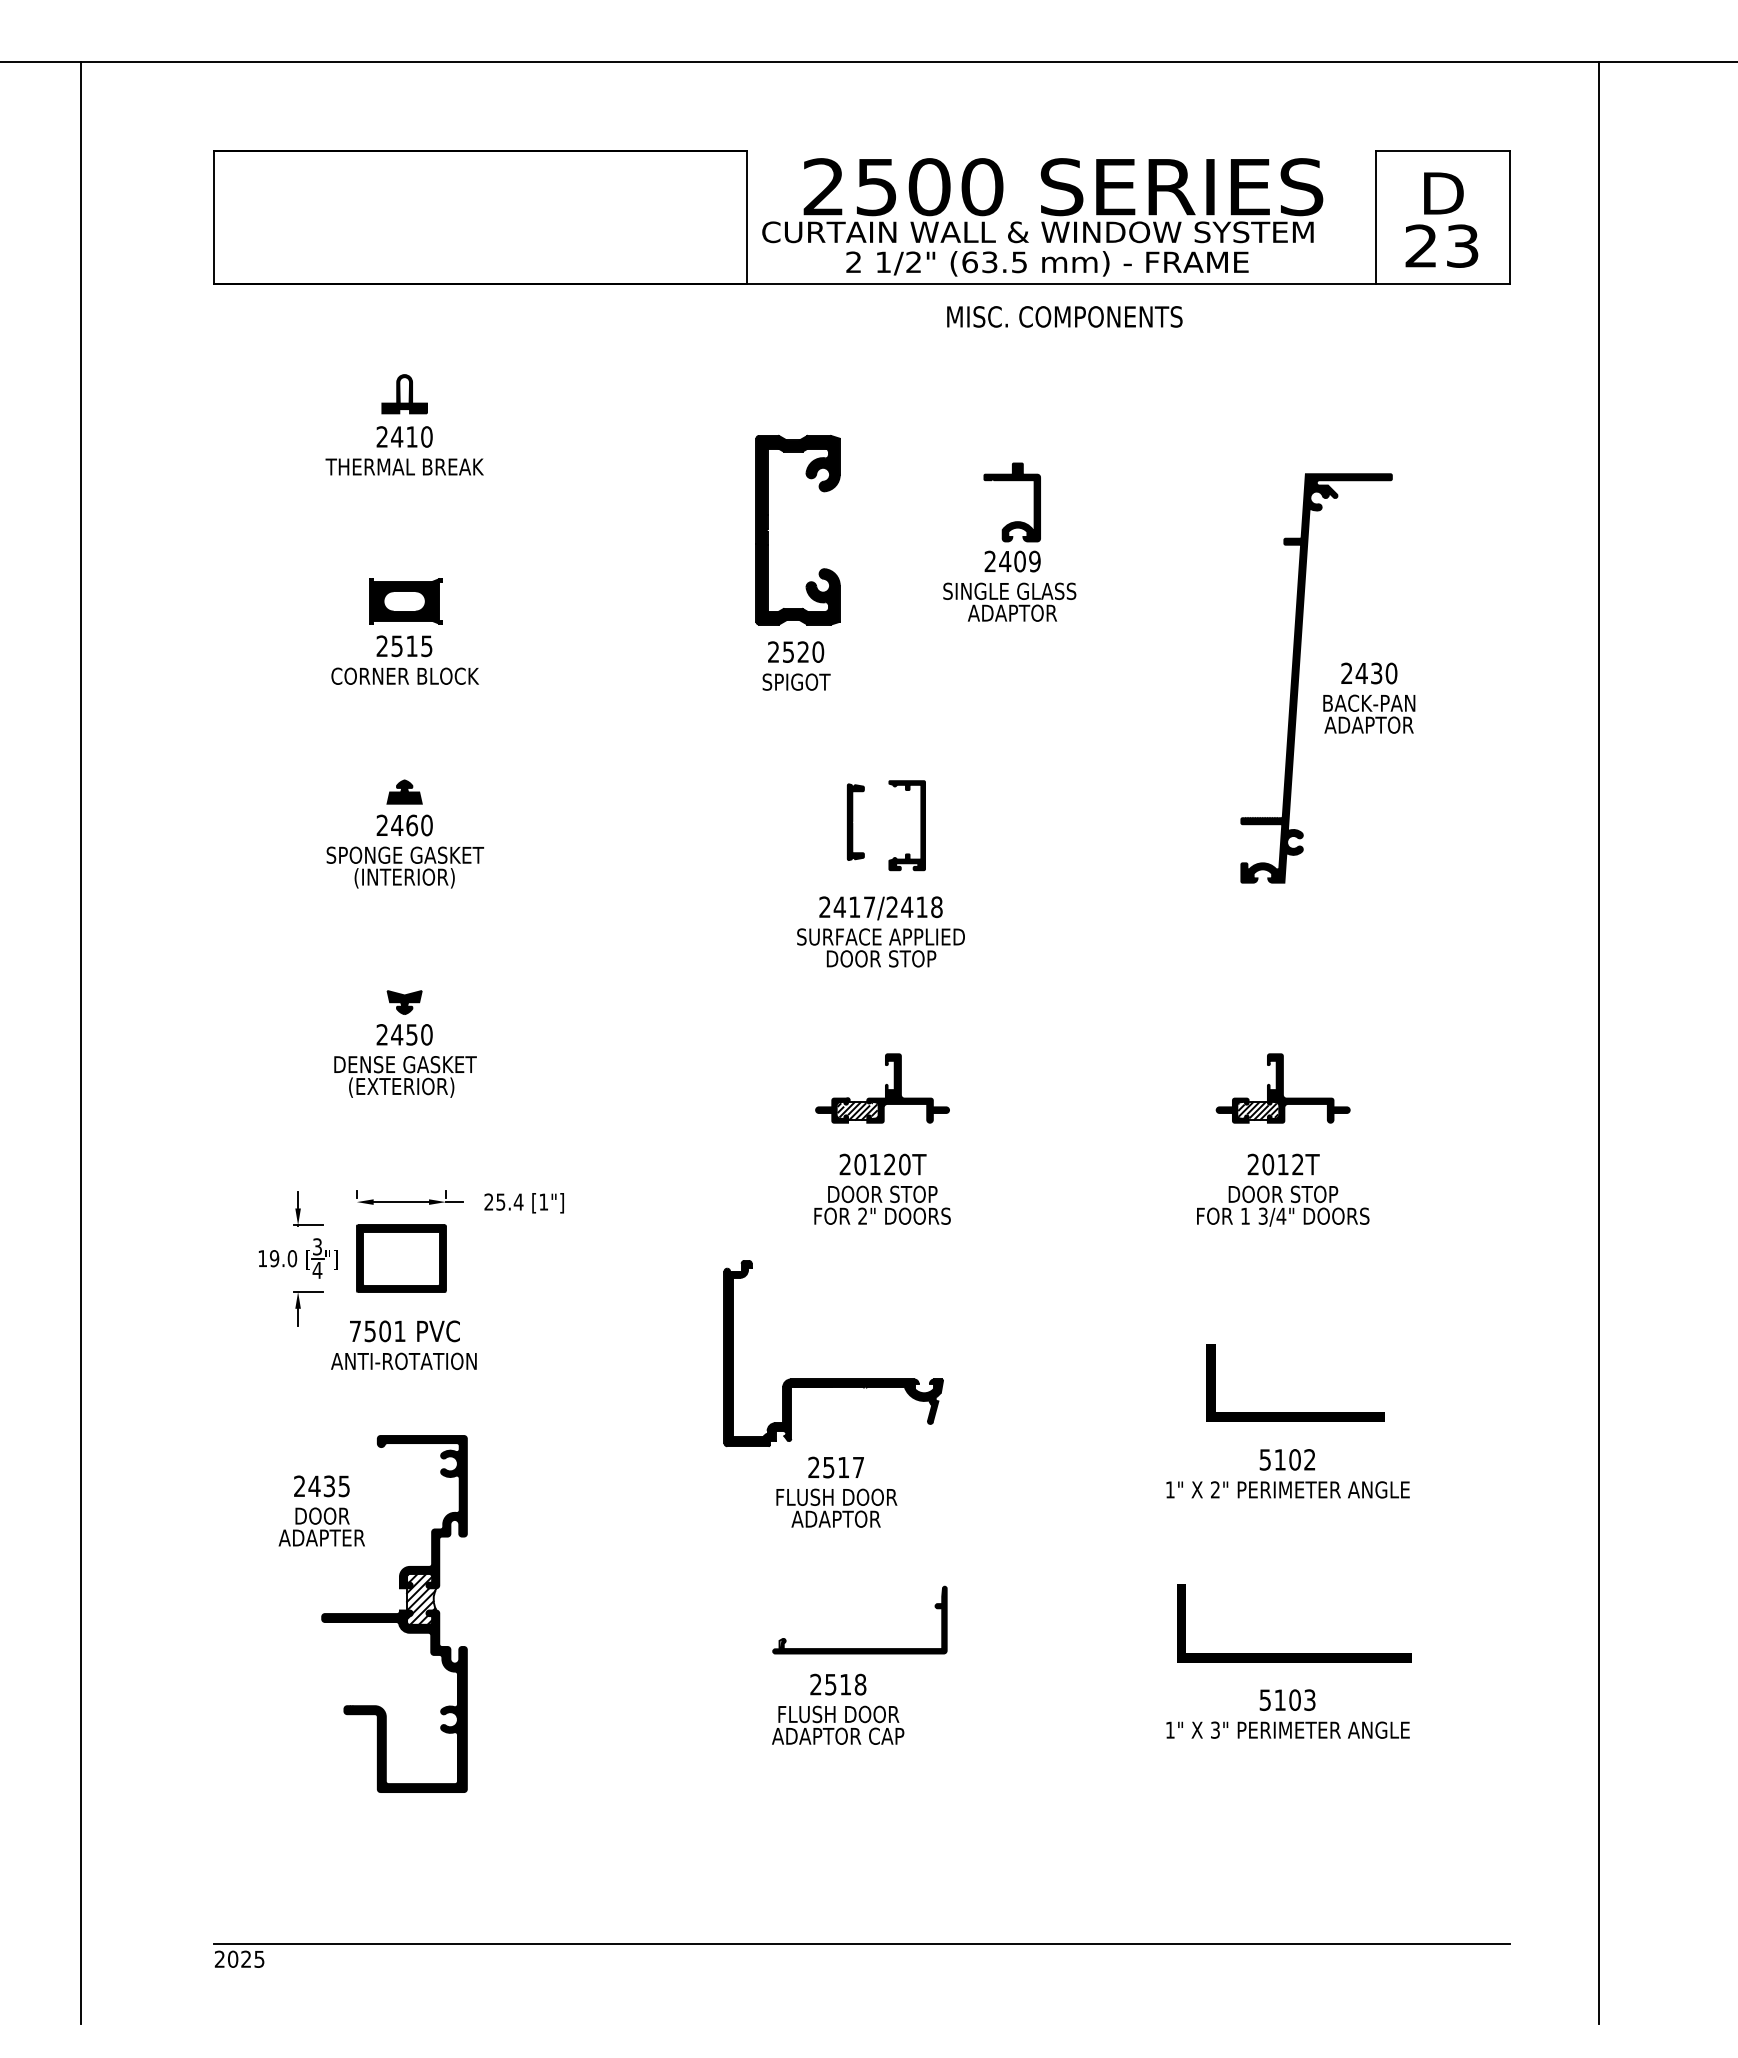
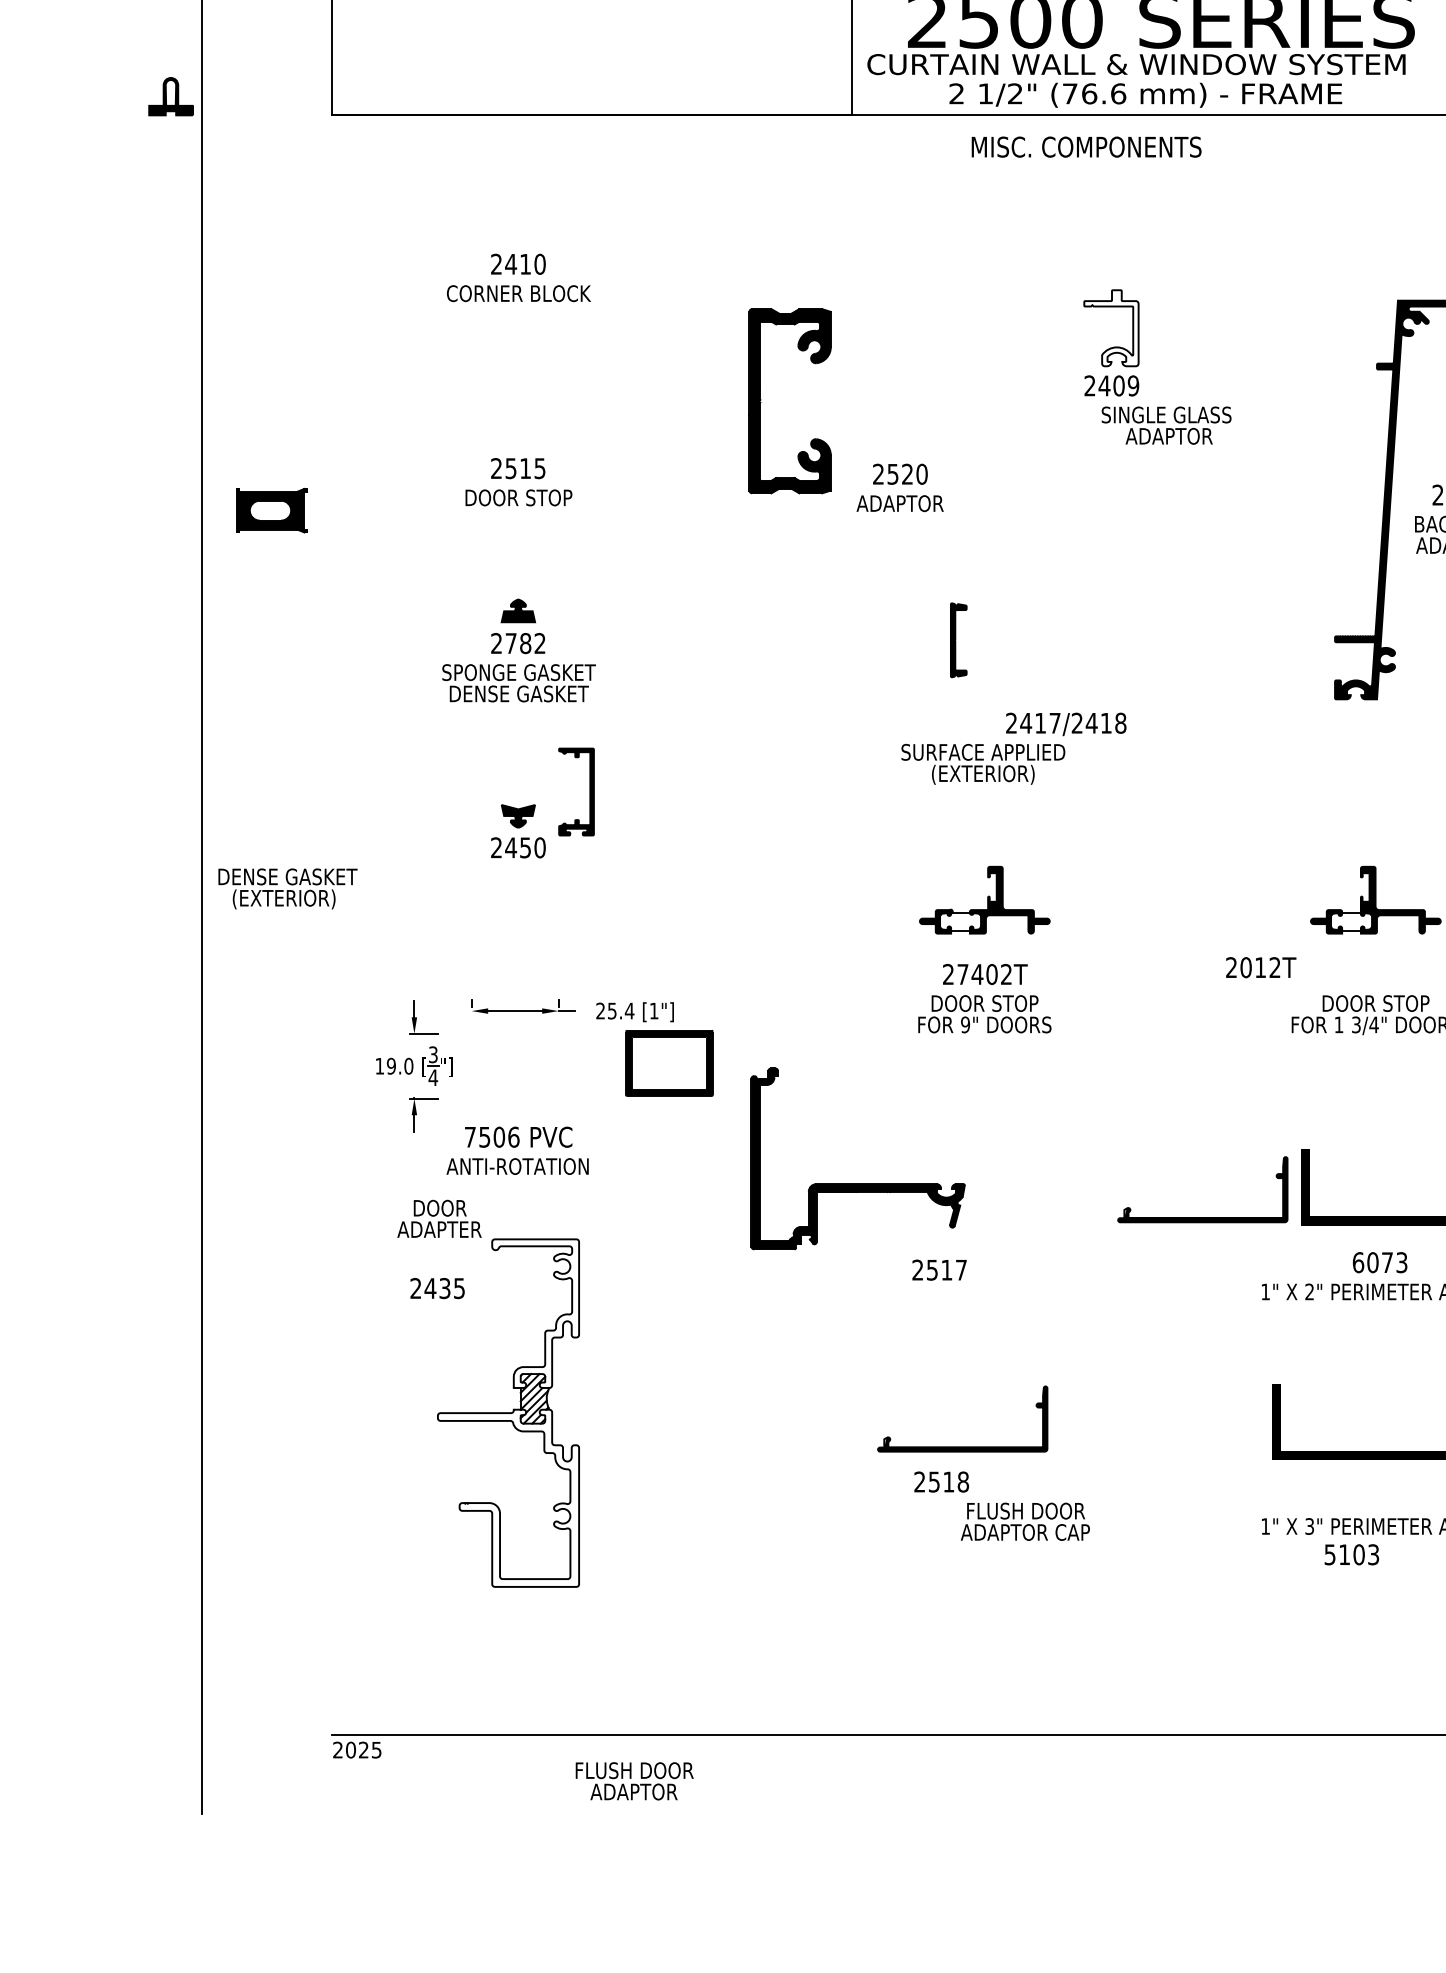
text: (994, 262) -> (1094, 94), (63.5 -> (76.6
text: (1064, 316) -> (1086, 146), moved
part: (404, 394) -> (170, 96), moved
text: (404, 466) -> (518, 293), THERMAL BREAK -> CORNER BLOCK
fill: (1012, 502) -> (1111, 328), removed
part: (768, 529) -> (761, 400), moved
part: (405, 601) -> (271, 510), moved
text: (1009, 601) -> (1166, 424), moved
text: (404, 675) -> (518, 497), CORNER BLOCK -> DOOR STOP
text: (795, 681) -> (899, 502), SPIGOT -> ADAPTOR
text: (411, 825) -> (525, 643), 2460 -> 2782
part: (920, 825) -> (589, 791), moved
text: (405, 878) -> (519, 695), (INTERIOR) -> DENSE GASKET
text: (880, 908) -> (1065, 724), moved
text: (881, 959) -> (983, 774), DOOR STOP -> (EXTERIOR)
text: (405, 1076) -> (287, 888), moved
hatch: (857, 1110) -> (960, 921), removed
hatch: (1258, 1110) -> (1351, 921), removed
text: (882, 1164) -> (984, 974), 20120T -> 27402T
text: (1283, 1164) -> (1260, 967), moved
text: (862, 1215) -> (965, 1024), 2" -> 9"
part: (401, 1258) -> (669, 1063), moved
text: (399, 1331) -> (513, 1137), 7501 -> 7506
part: (833, 1378) -> (857, 1183), moved
part: (1105, 1413) -> (1202, 1217), added
text: (1287, 1459) -> (1380, 1262), 5102 -> 6073
text: (836, 1507) -> (634, 1780), moved
fill: (421, 1511) -> (534, 1313), removed
text: (321, 1526) -> (439, 1218), moved
text: (1287, 1699) -> (1351, 1554), moved
fill: (394, 1701) -> (508, 1498), removed
text: (838, 1724) -> (1025, 1520), moved

